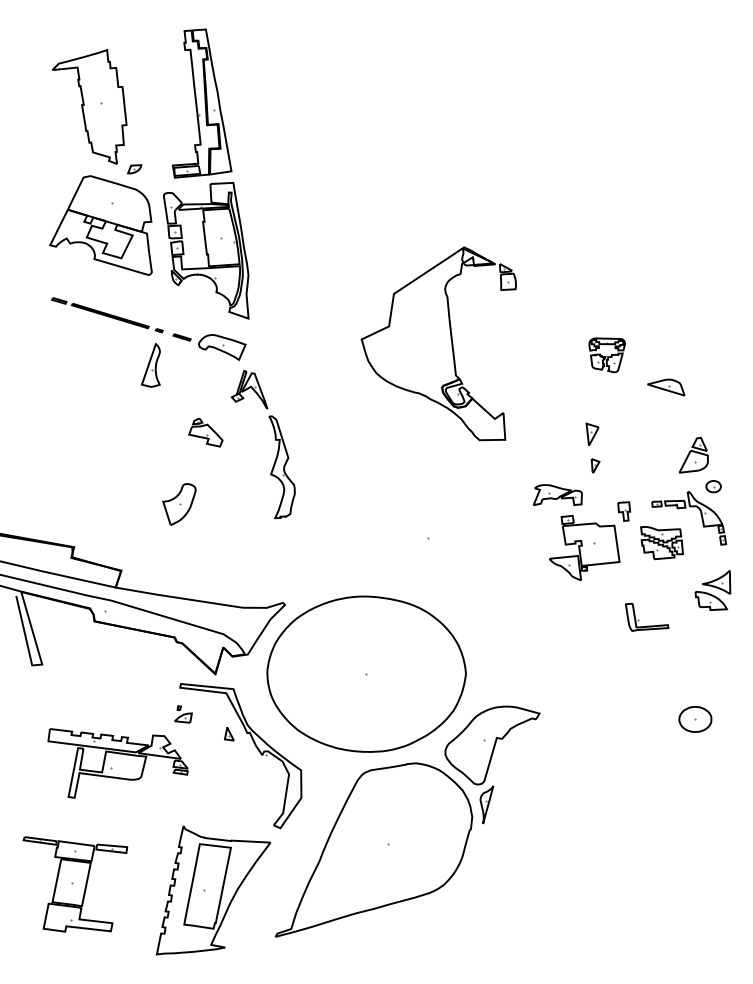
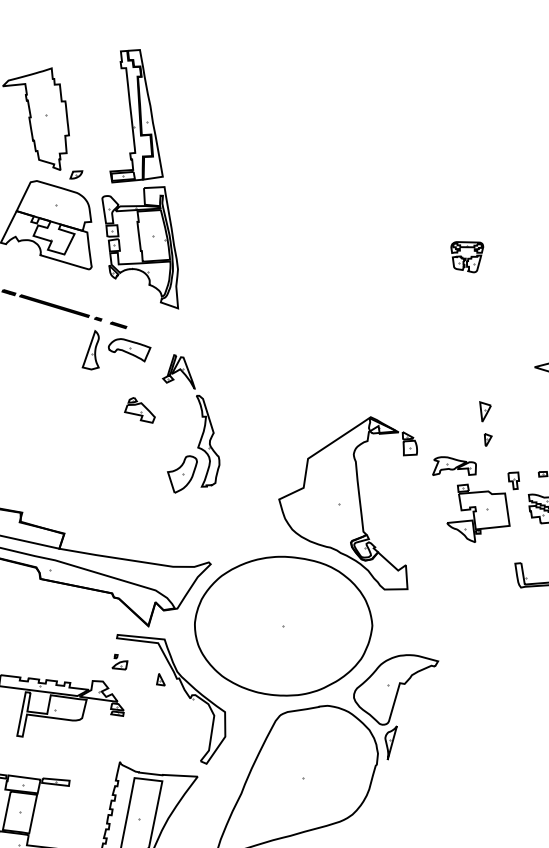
part: (438, 343) -> (347, 503), moved
part: (222, 347) -> (129, 350), moved
part: (606, 355) -> (466, 257), moved
part: (179, 504) -> (182, 474), moved

